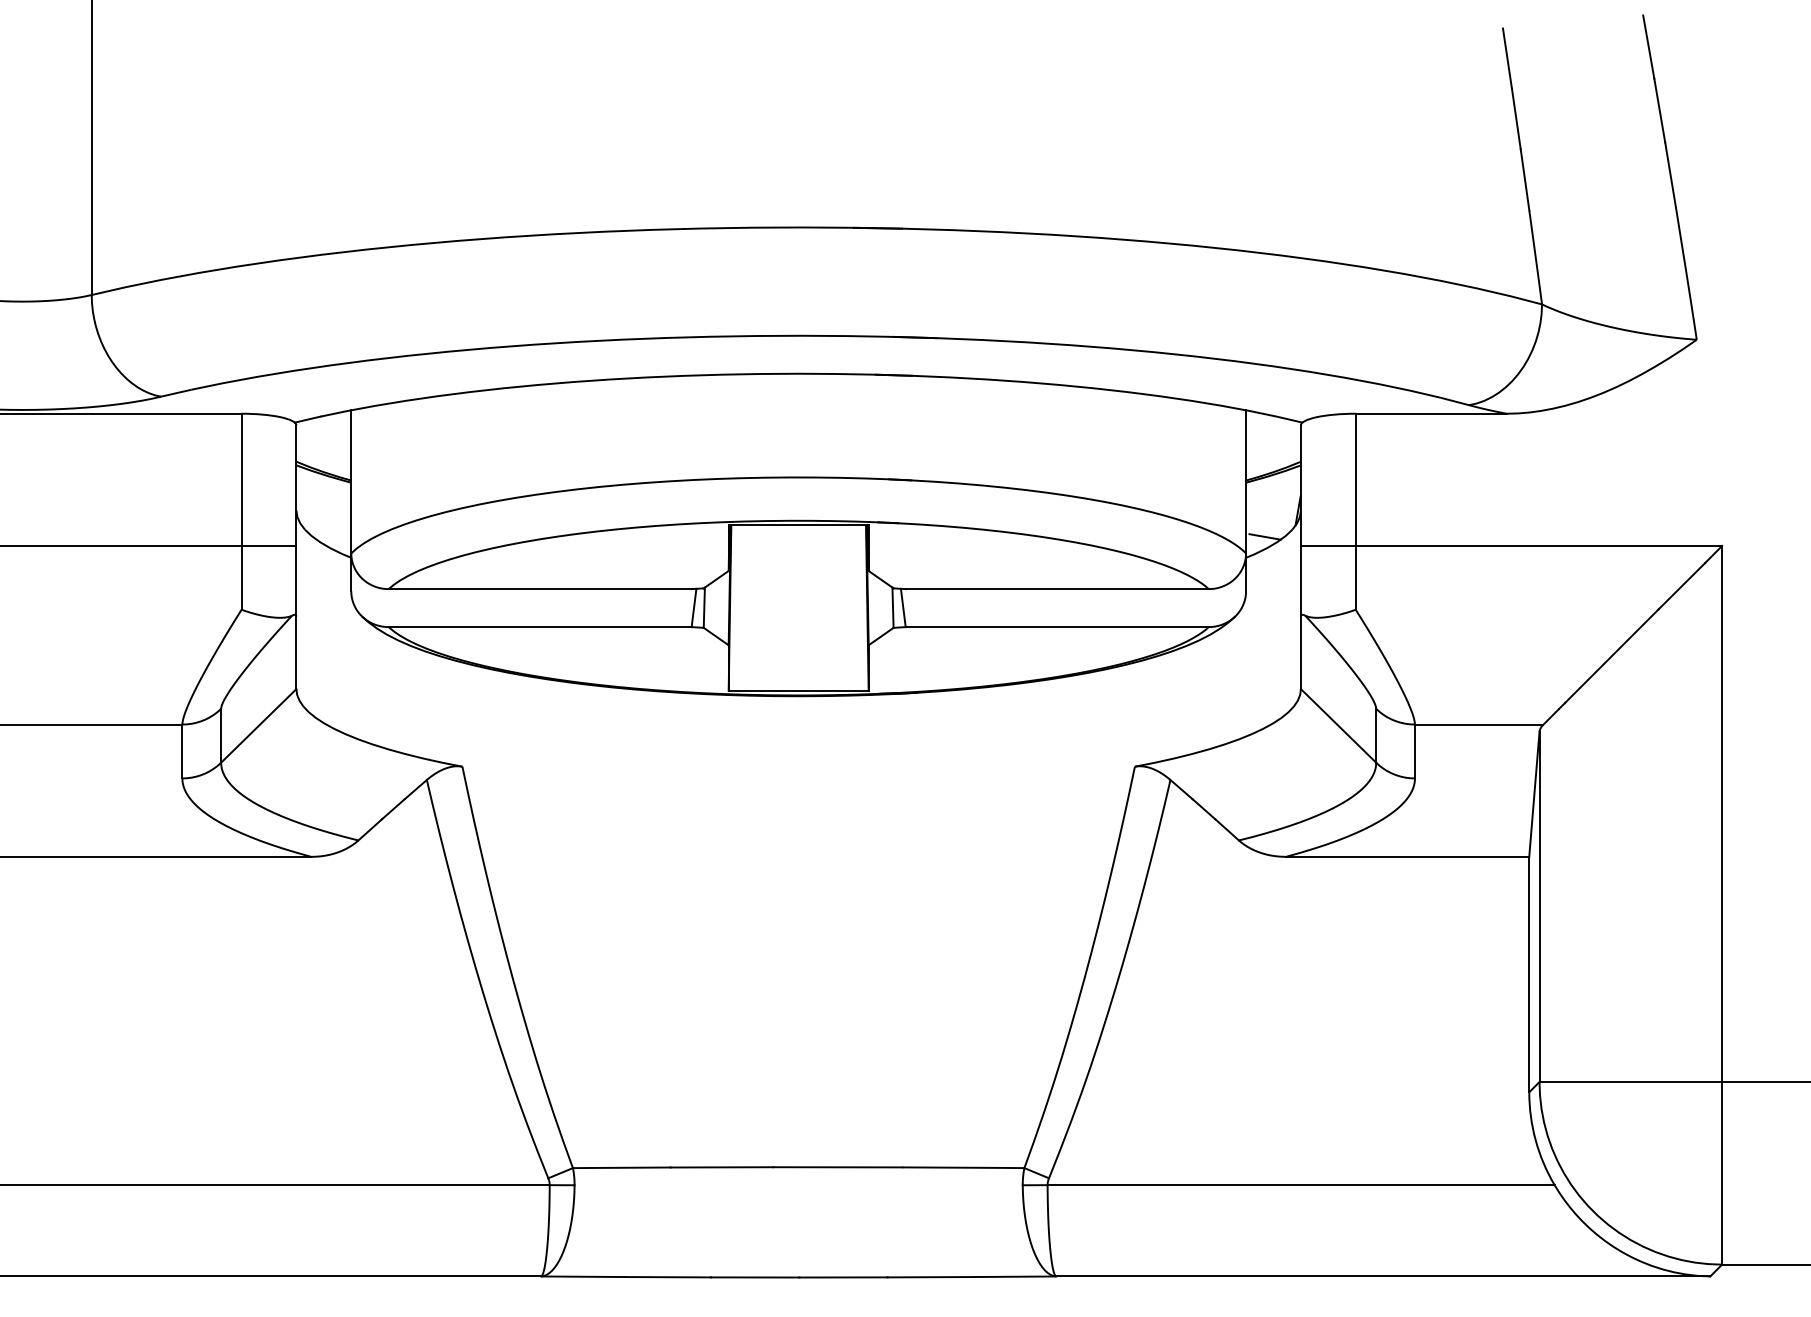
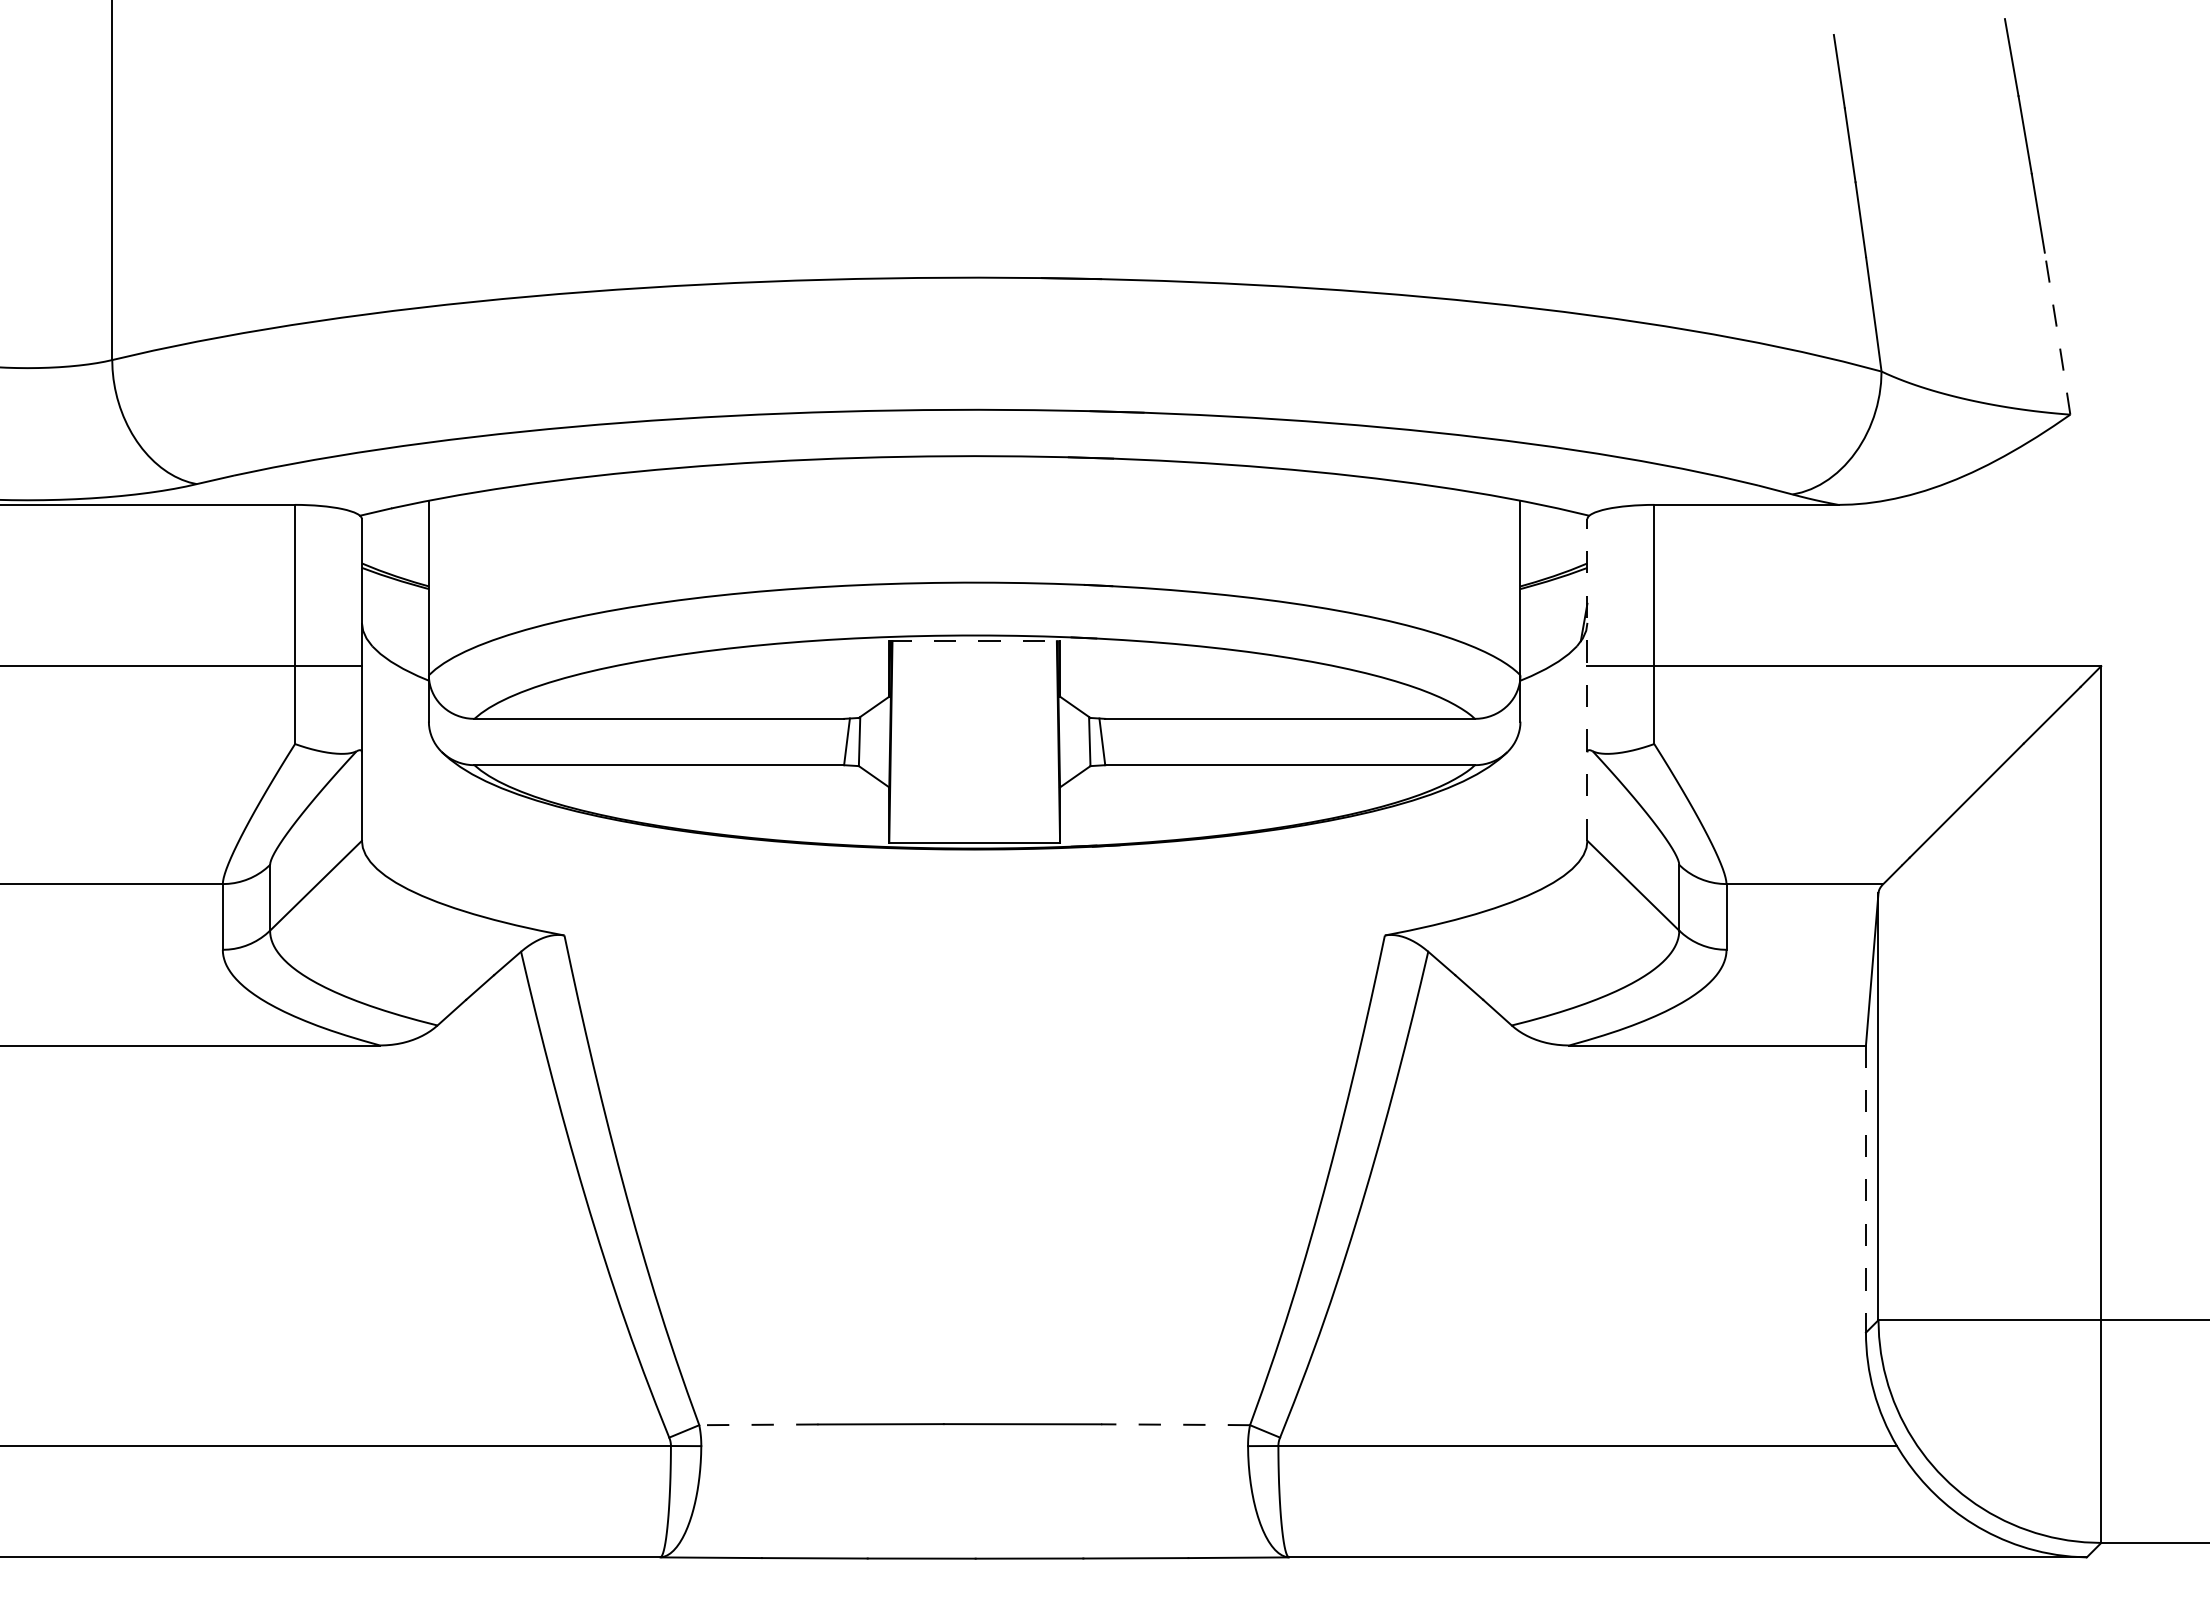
line: (1686, 273) -> (2057, 333), solid -> dashed
line: (799, 525) -> (975, 641), solid -> dashed
line: (1264, 536) -> (1543, 654), removed
line: (1301, 556) -> (1587, 679), solid -> dashed
line: (1528, 974) -> (1865, 1189), solid -> dashed
line: (621, 1167) -> (758, 1424), solid -> dashed
line: (963, 1167) -> (1175, 1424), solid -> dashed

